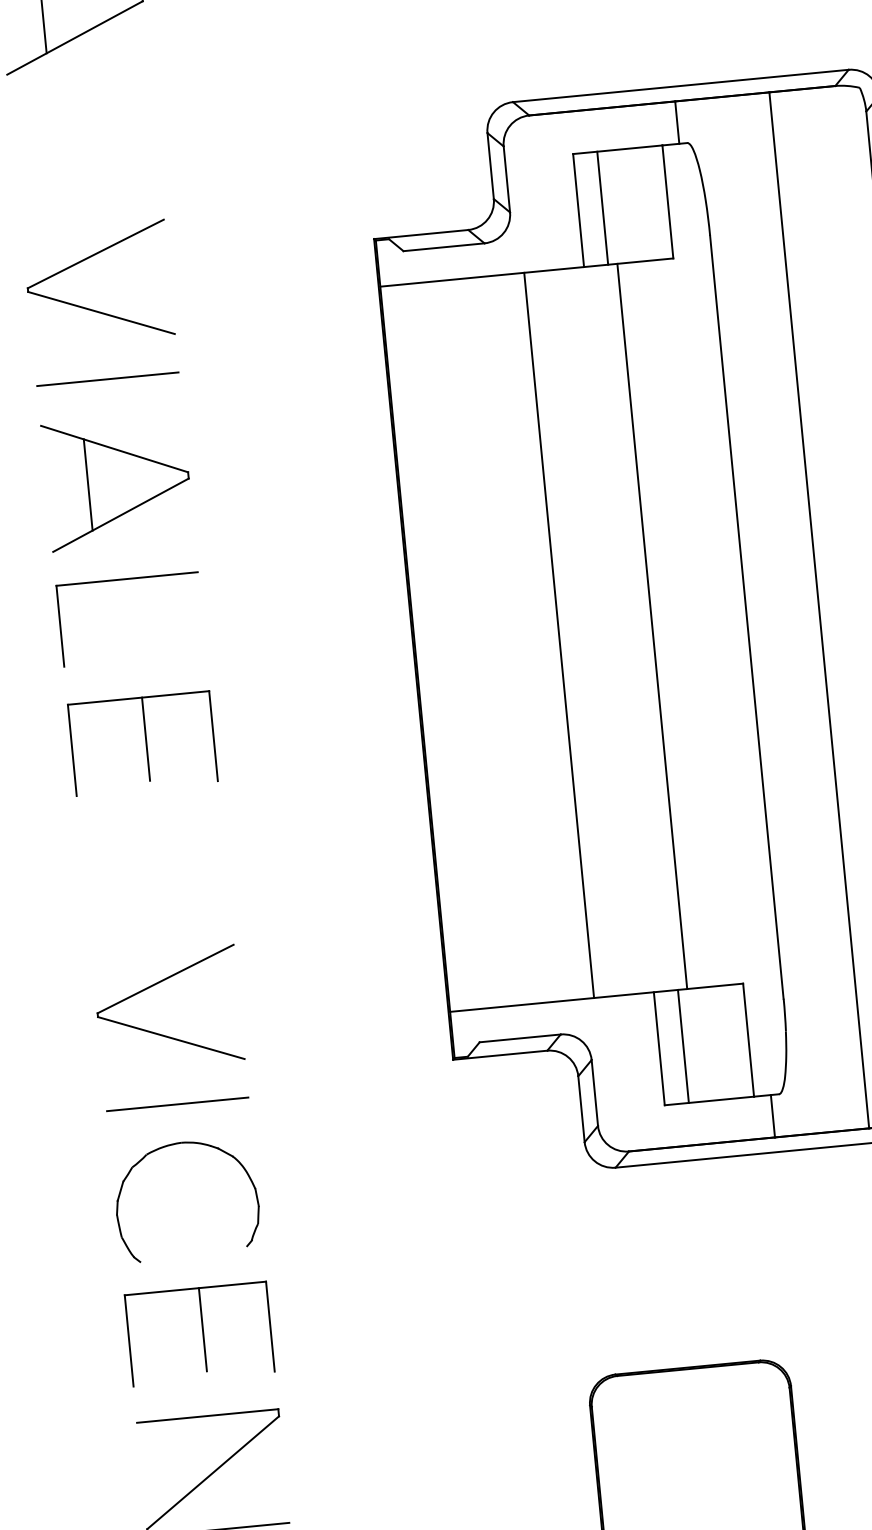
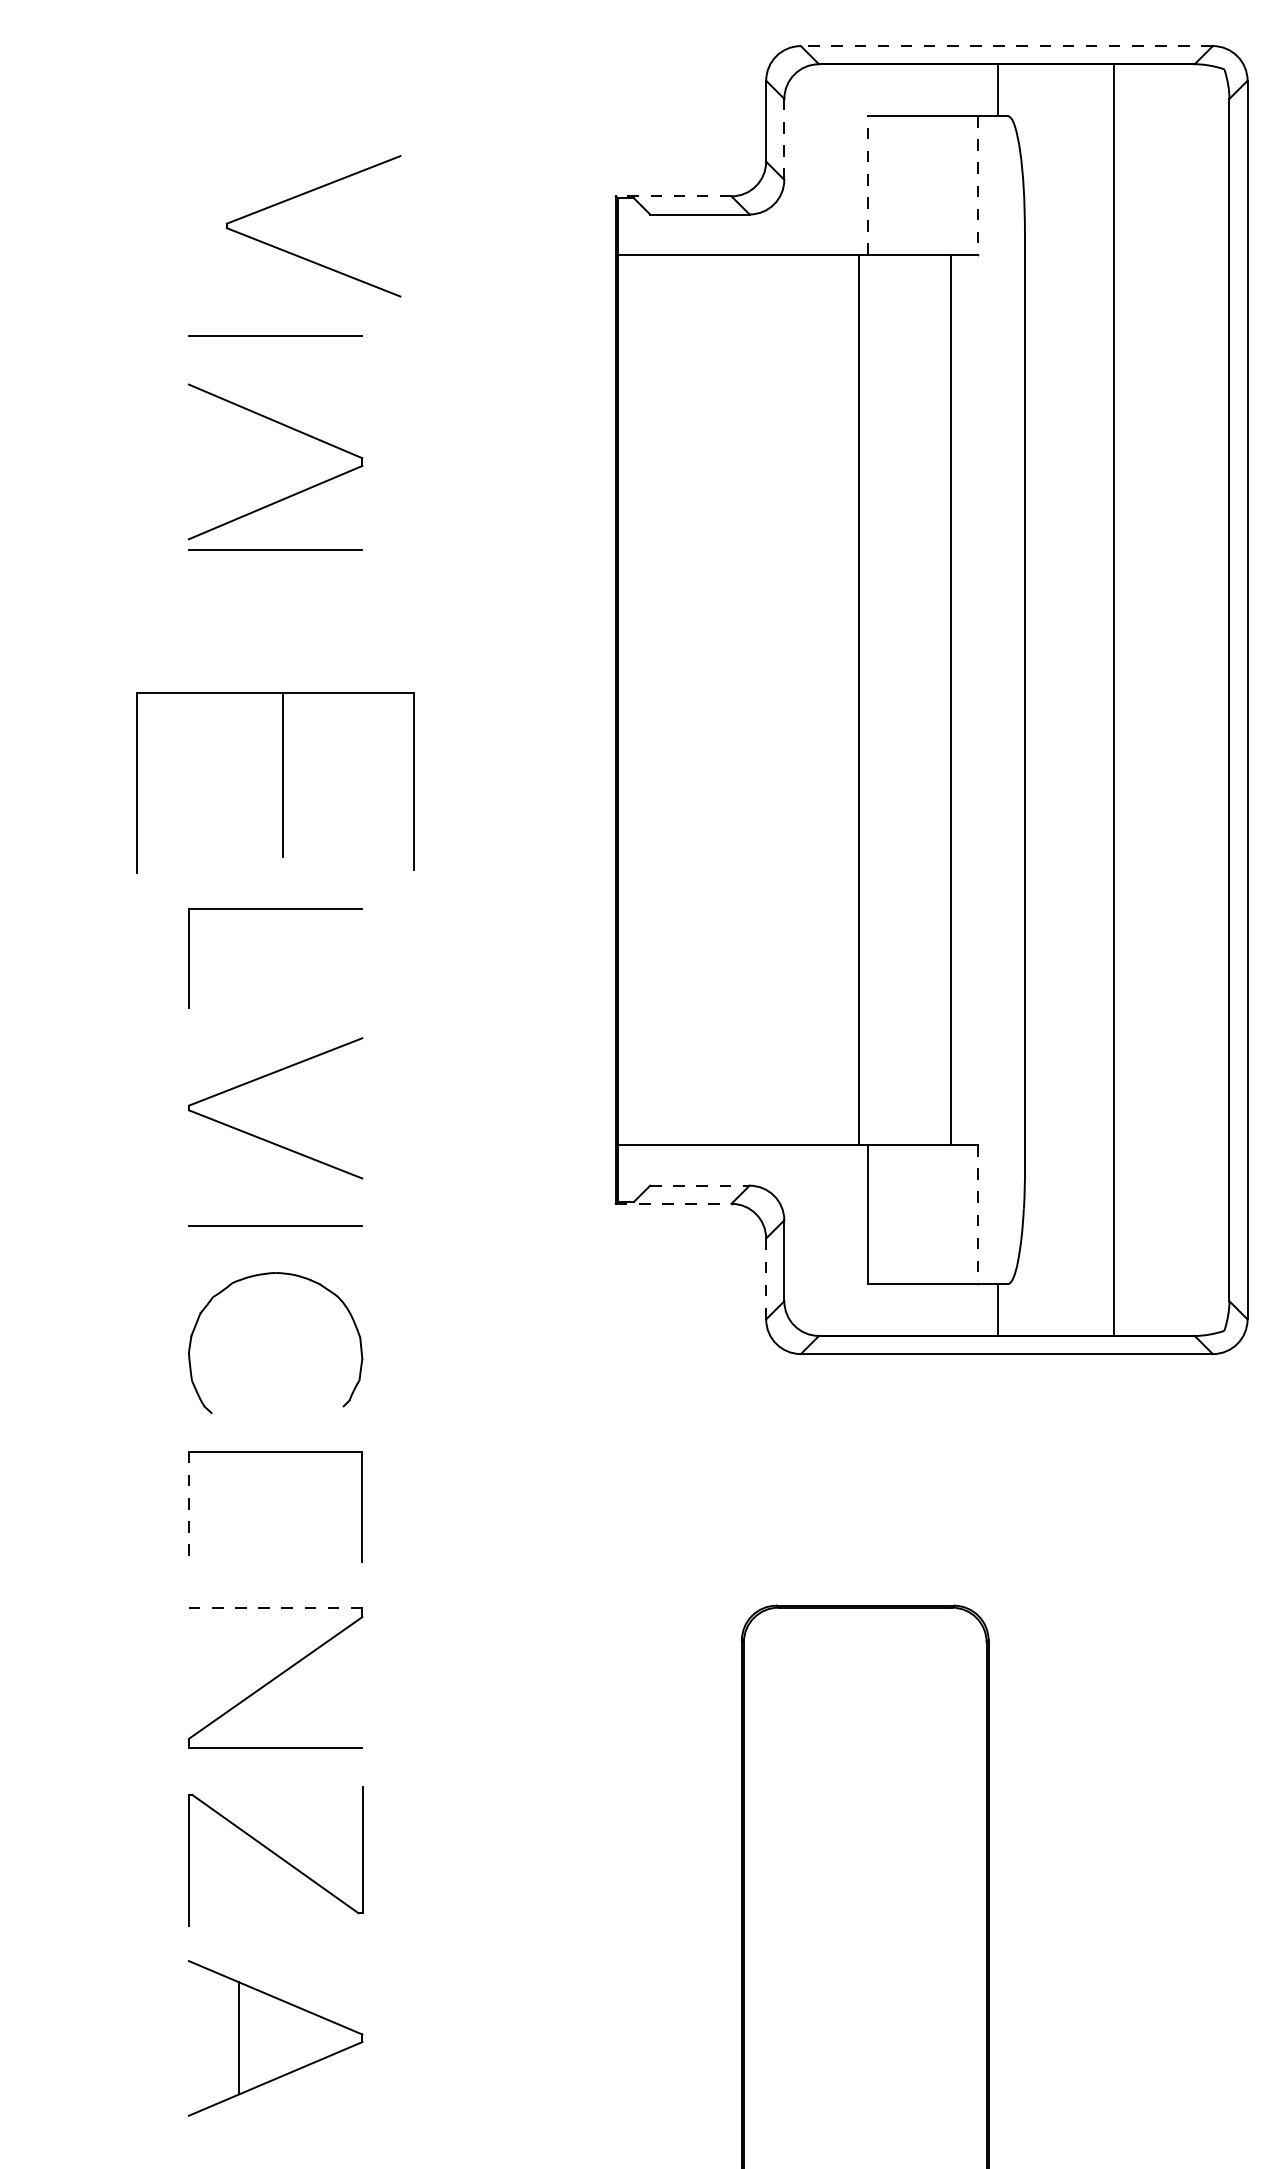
line: (680, 86) -> (1006, 46), solid -> dashed
line: (507, 179) -> (784, 139), solid -> dashed
line: (667, 202) -> (977, 186), solid -> dashed
line: (602, 208) -> (897, 185), removed
line: (578, 210) -> (867, 185), solid -> dashed
line: (421, 234) -> (673, 196), solid -> dashed
part: (89, 308) -> (299, 255), moved
line: (88, 484) -> (239, 461), removed
line: (124, 553) -> (275, 549), added
part: (127, 579) -> (275, 909), moved
line: (651, 625) -> (950, 699), moved
line: (559, 634) -> (858, 699), moved
part: (142, 743) -> (275, 782), size x1.6
line: (519, 1038) -> (699, 1185), solid -> dashed
line: (748, 1040) -> (977, 1215), solid -> dashed
line: (683, 1046) -> (897, 1214), removed
line: (500, 1054) -> (673, 1203), solid -> dashed
line: (581, 1109) -> (766, 1279), solid -> dashed
line: (202, 1329) -> (279, 1502), removed
line: (128, 1341) -> (188, 1508), solid -> dashed
line: (207, 1416) -> (275, 1608), solid -> dashed

